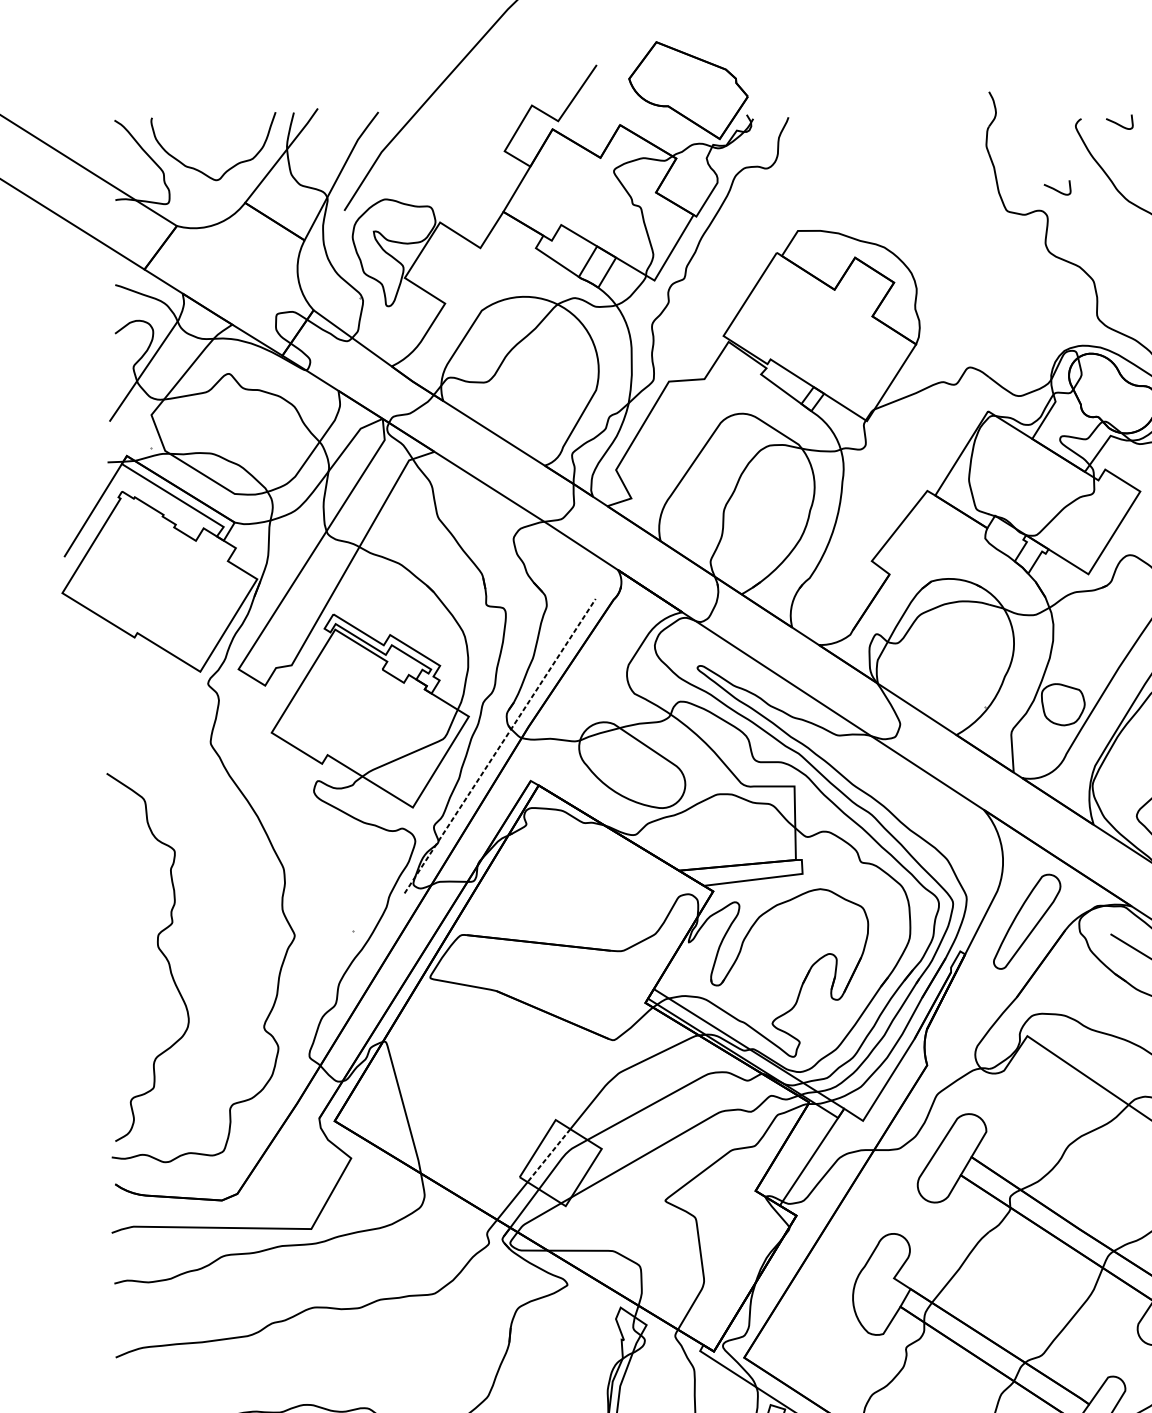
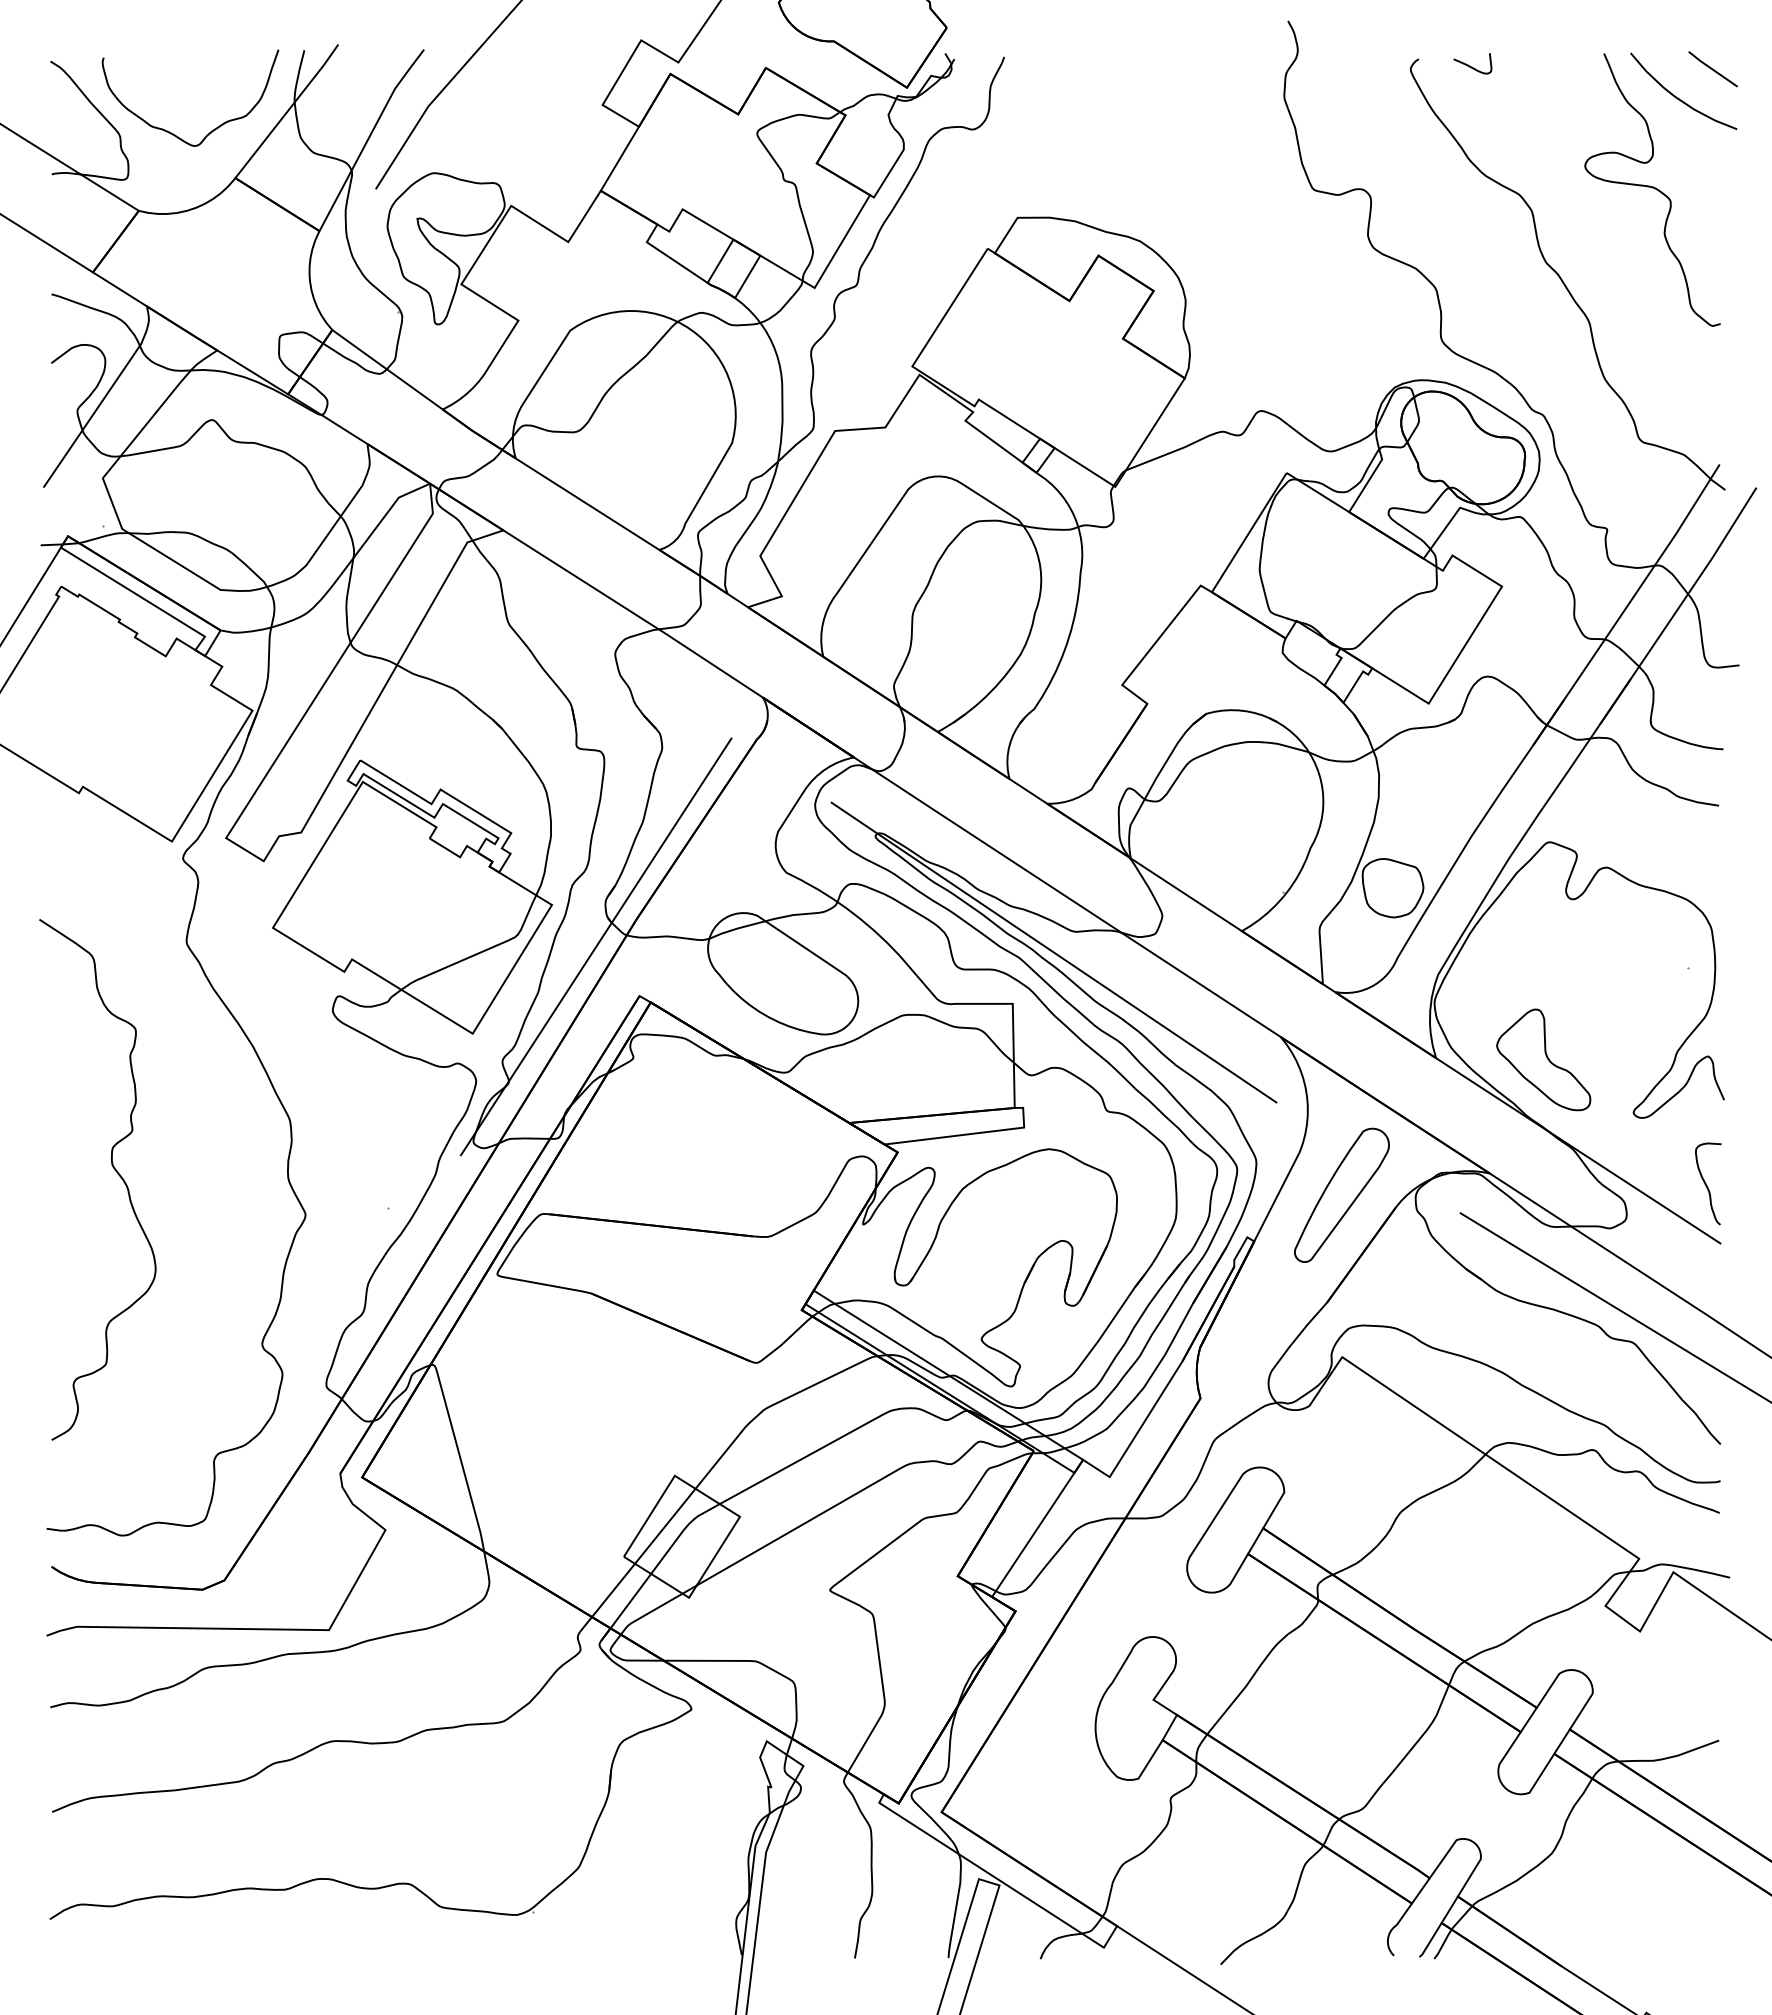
curve: (1055, 189) -> (1382, 158), removed
line: (500, 745) -> (596, 946), dashed -> solid
line: (823, 750) -> (1053, 952), added
curve: (158, 948) -> (112, 1167), moved
line: (548, 1155) -> (664, 1526), dashed -> solid

